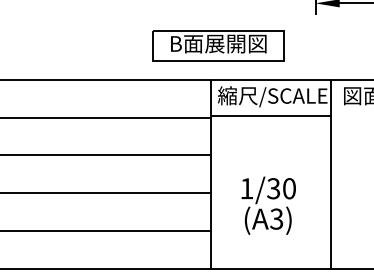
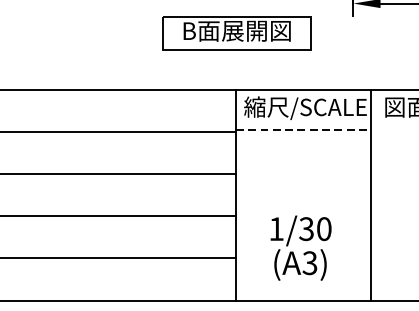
part: (218, 45) -> (236, 32), moved
line: (271, 115) -> (304, 129), solid -> dashed
text: (268, 205) -> (300, 247), moved

